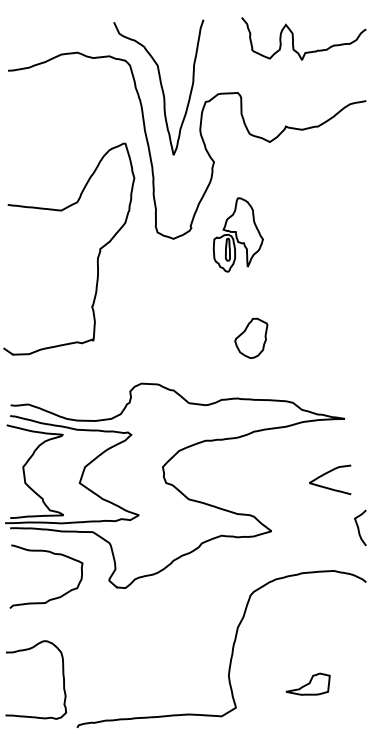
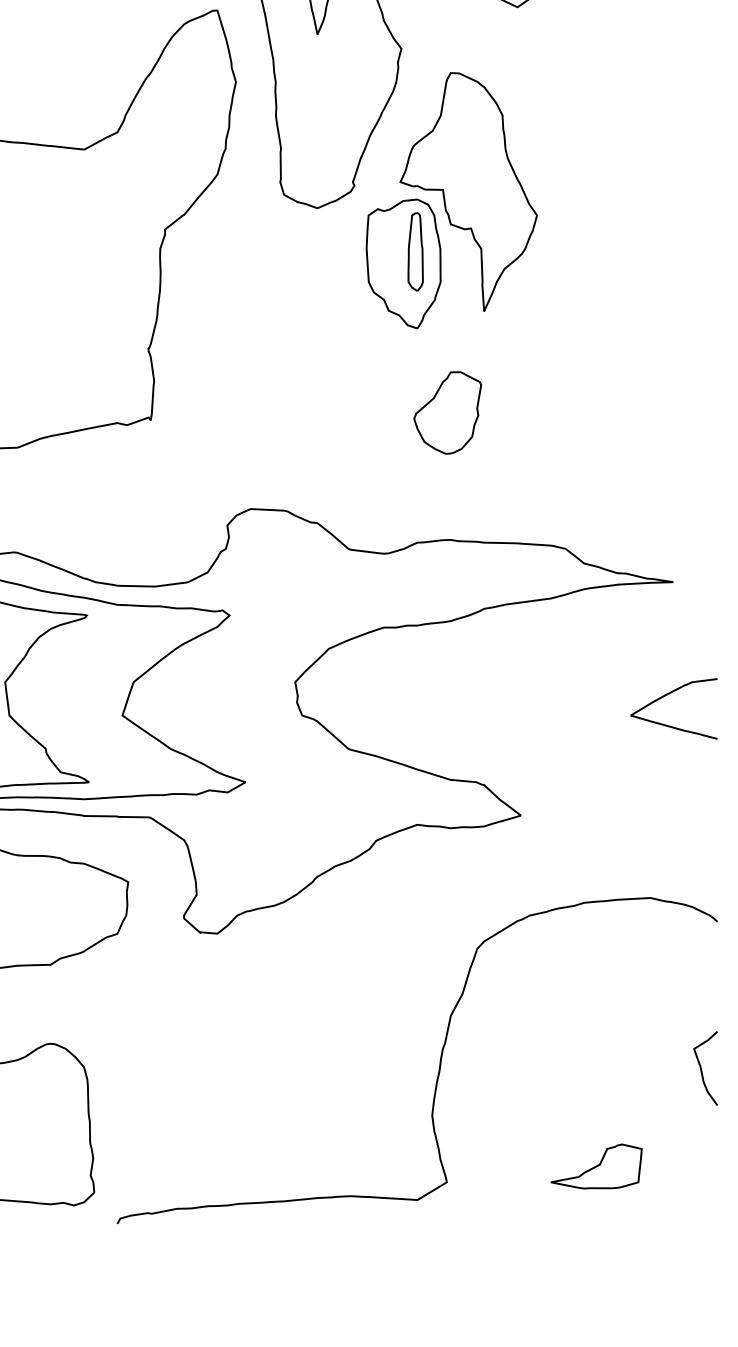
part: (238, 234) -> (452, 199), size x1.67
part: (251, 337) -> (448, 411), moved
curve: (328, 473) -> (670, 695), moved
curve: (359, 528) -> (703, 1069), moved
part: (307, 683) -> (595, 1165), moved

